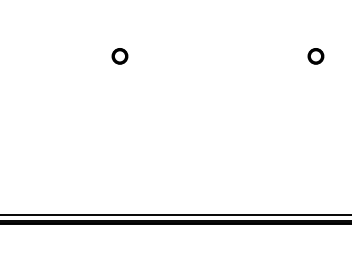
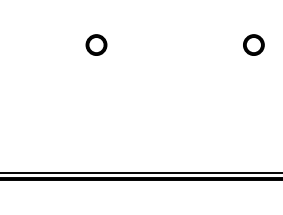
part: (119, 56) -> (96, 45), size x1.67
part: (315, 56) -> (253, 45), size x1.67

